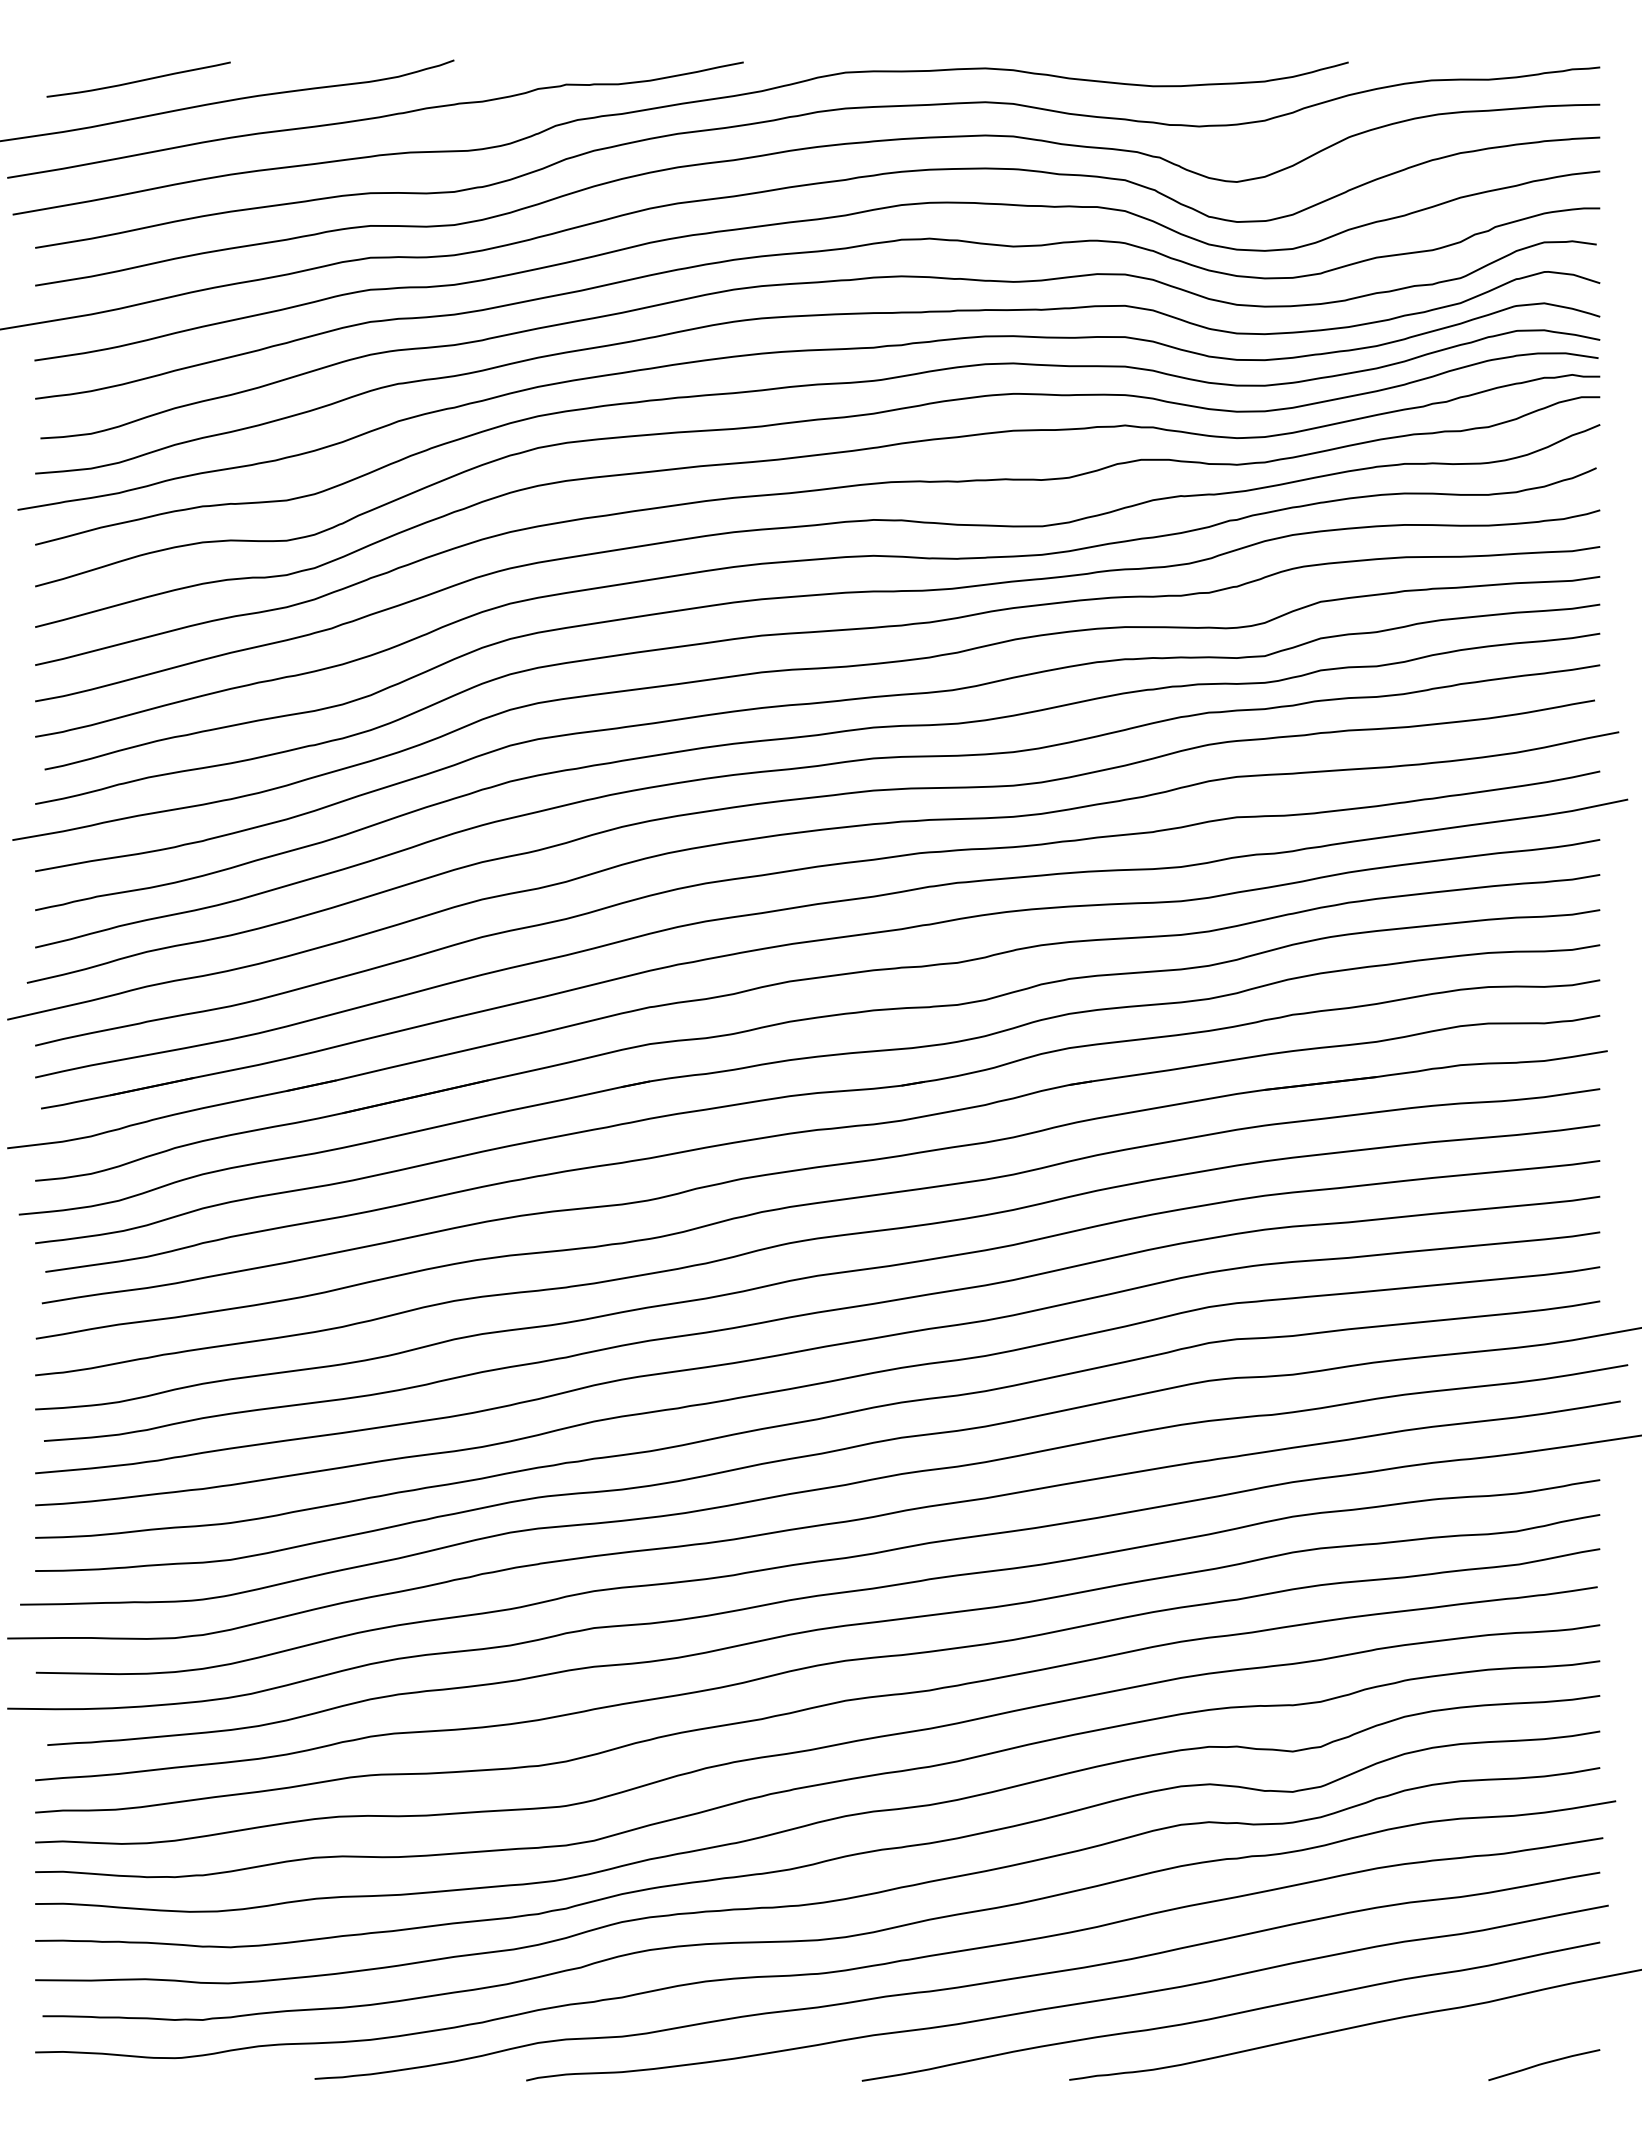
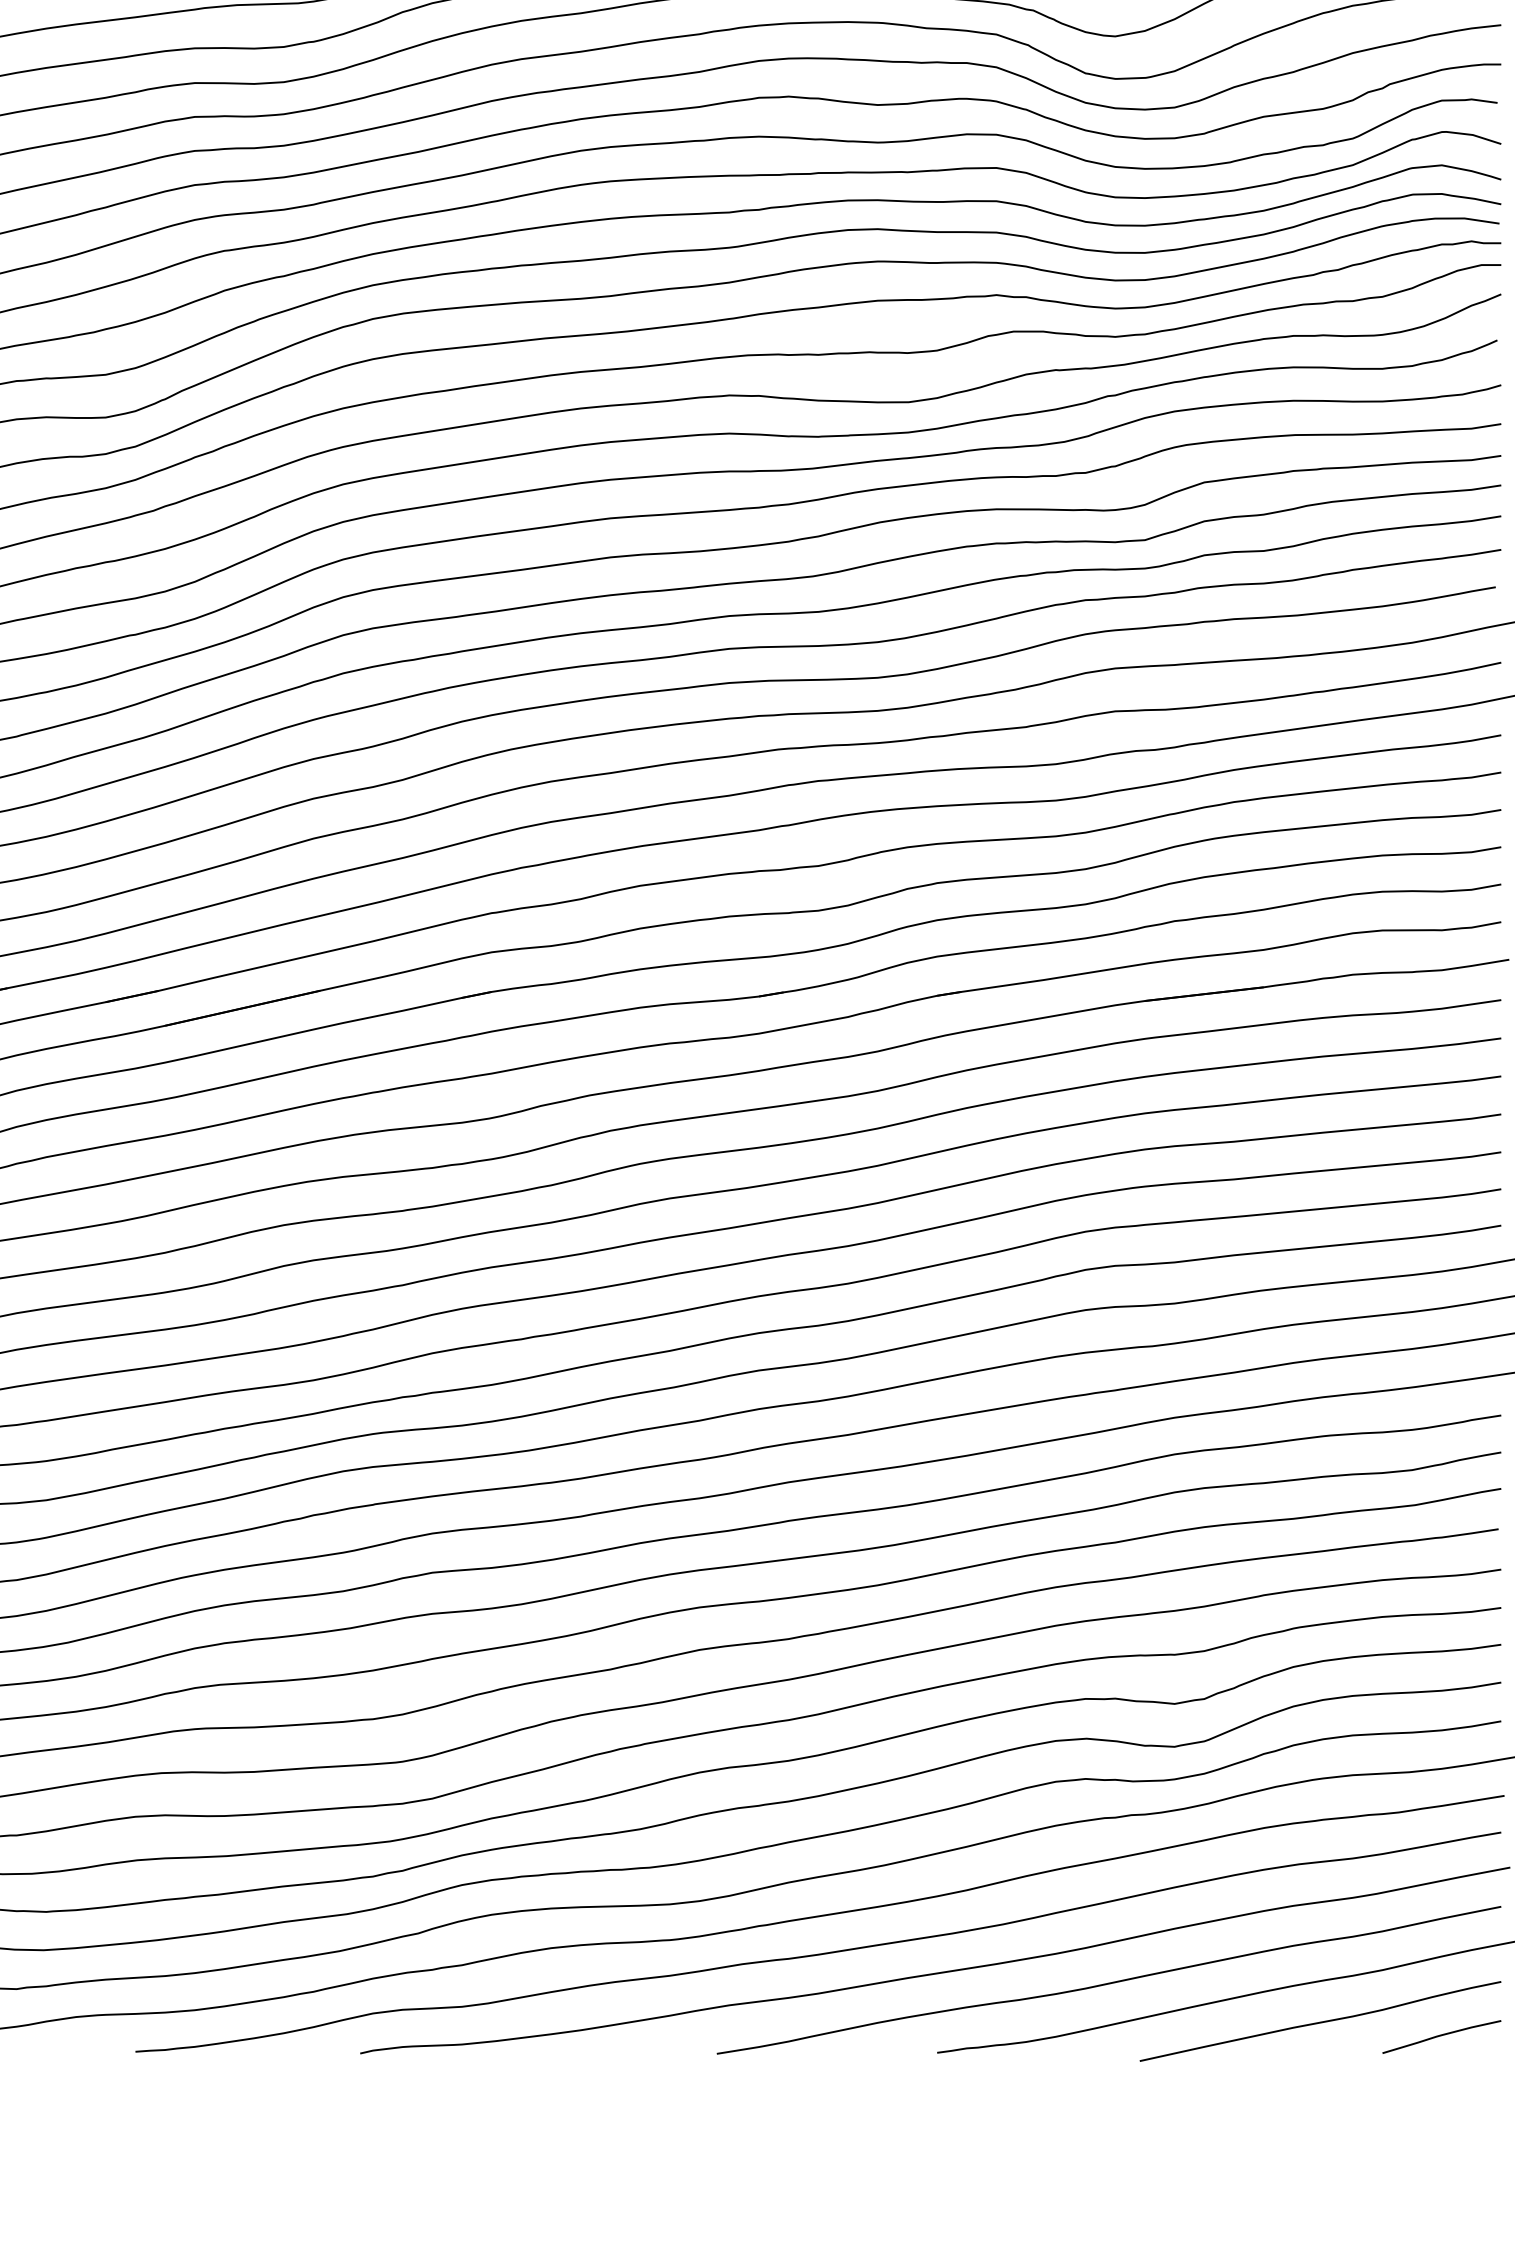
curve: (1430, 2050) -> (1320, 2021), added

